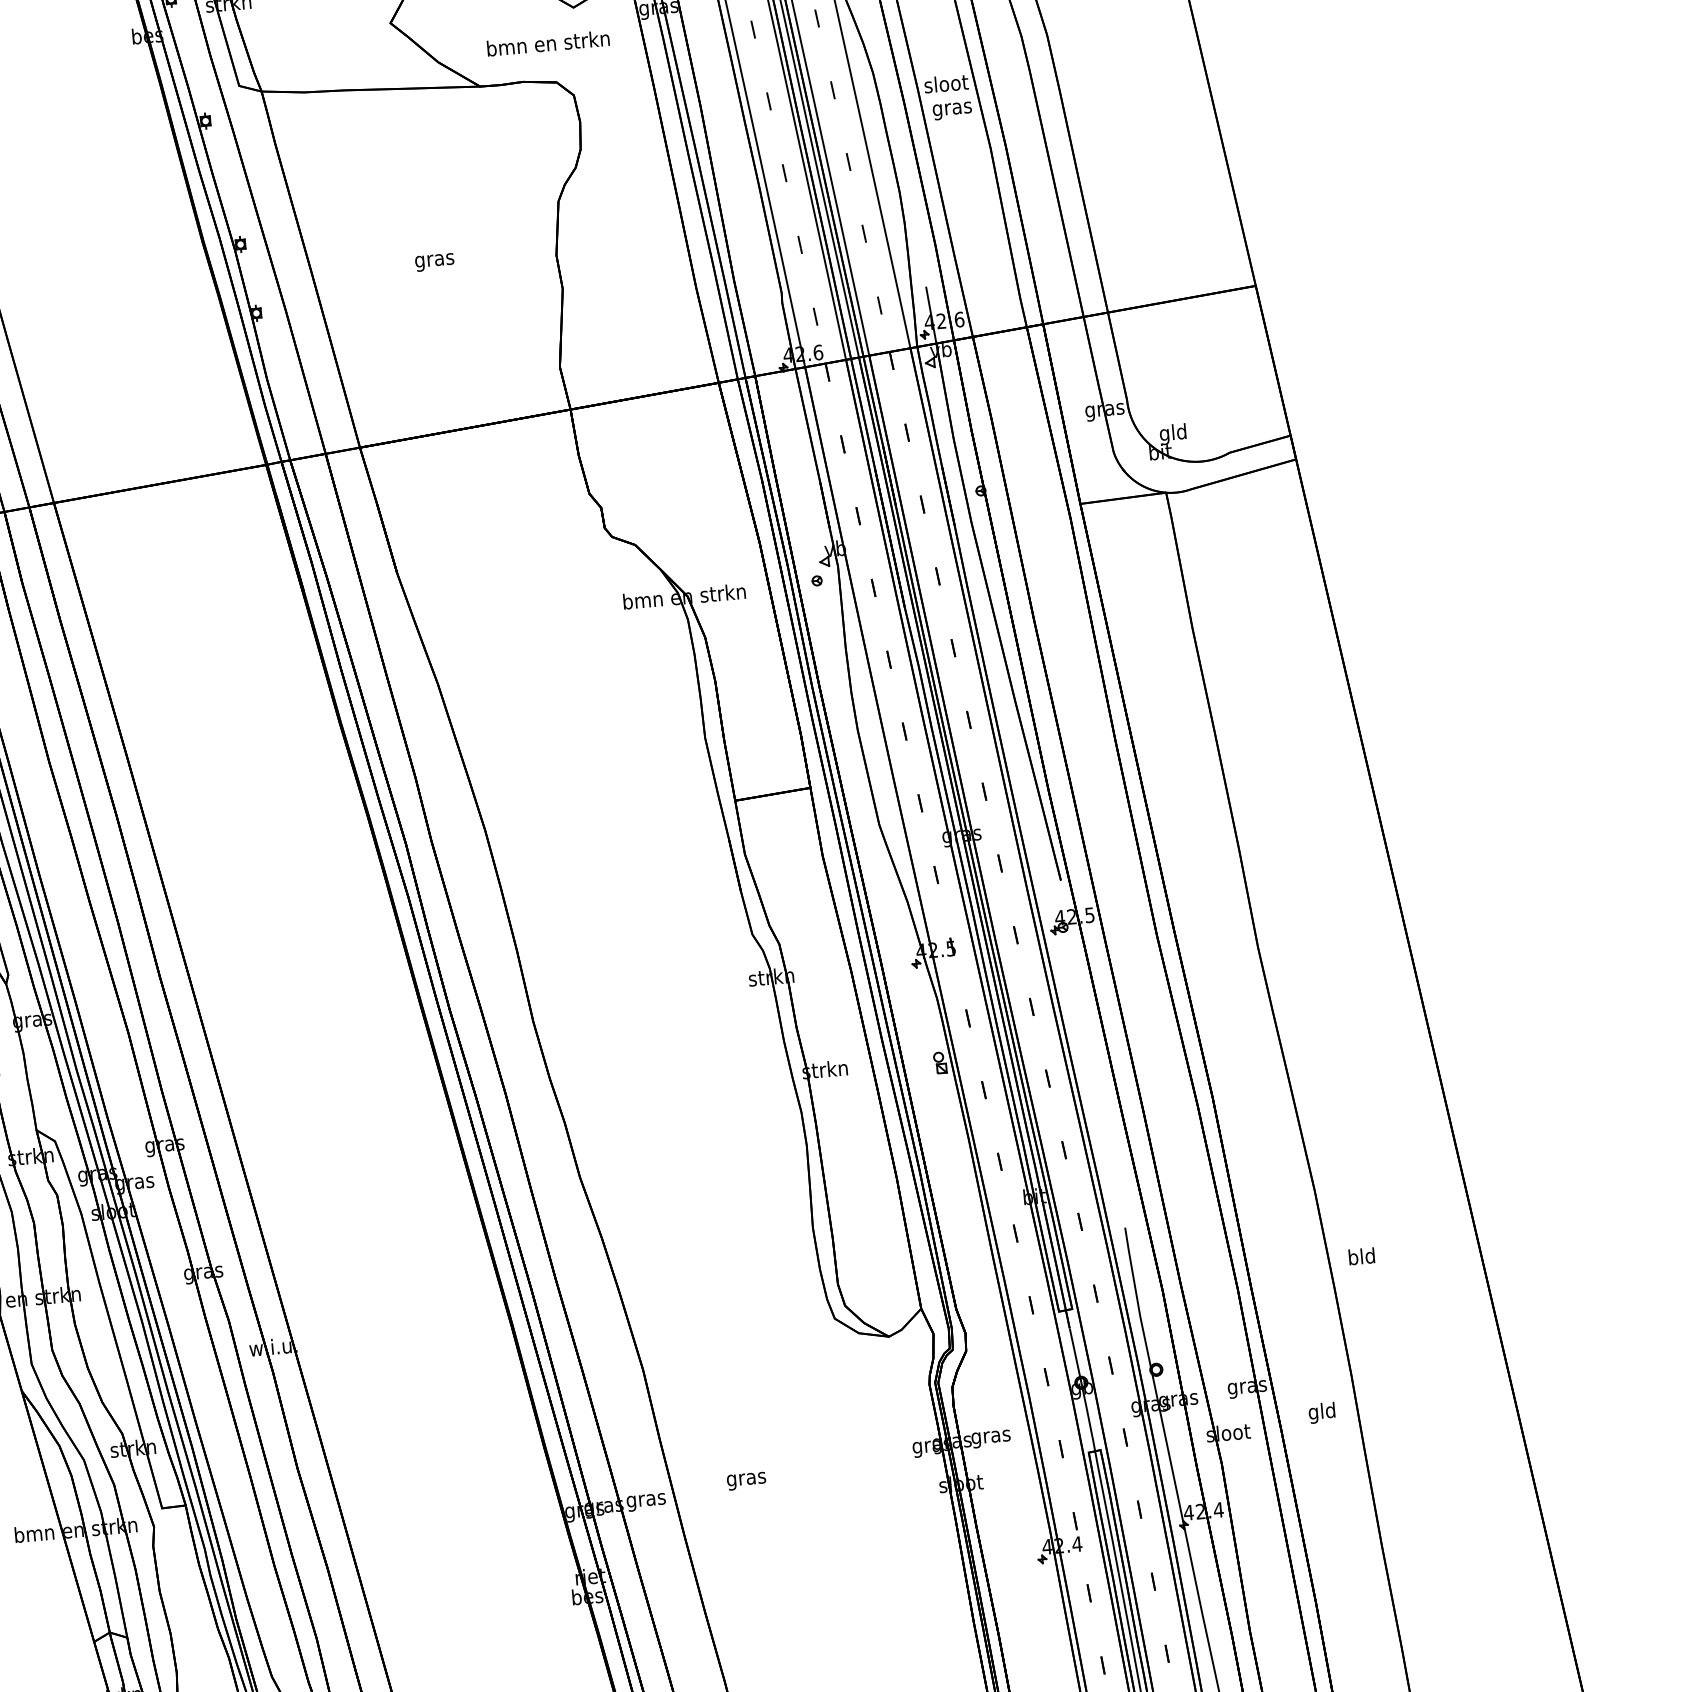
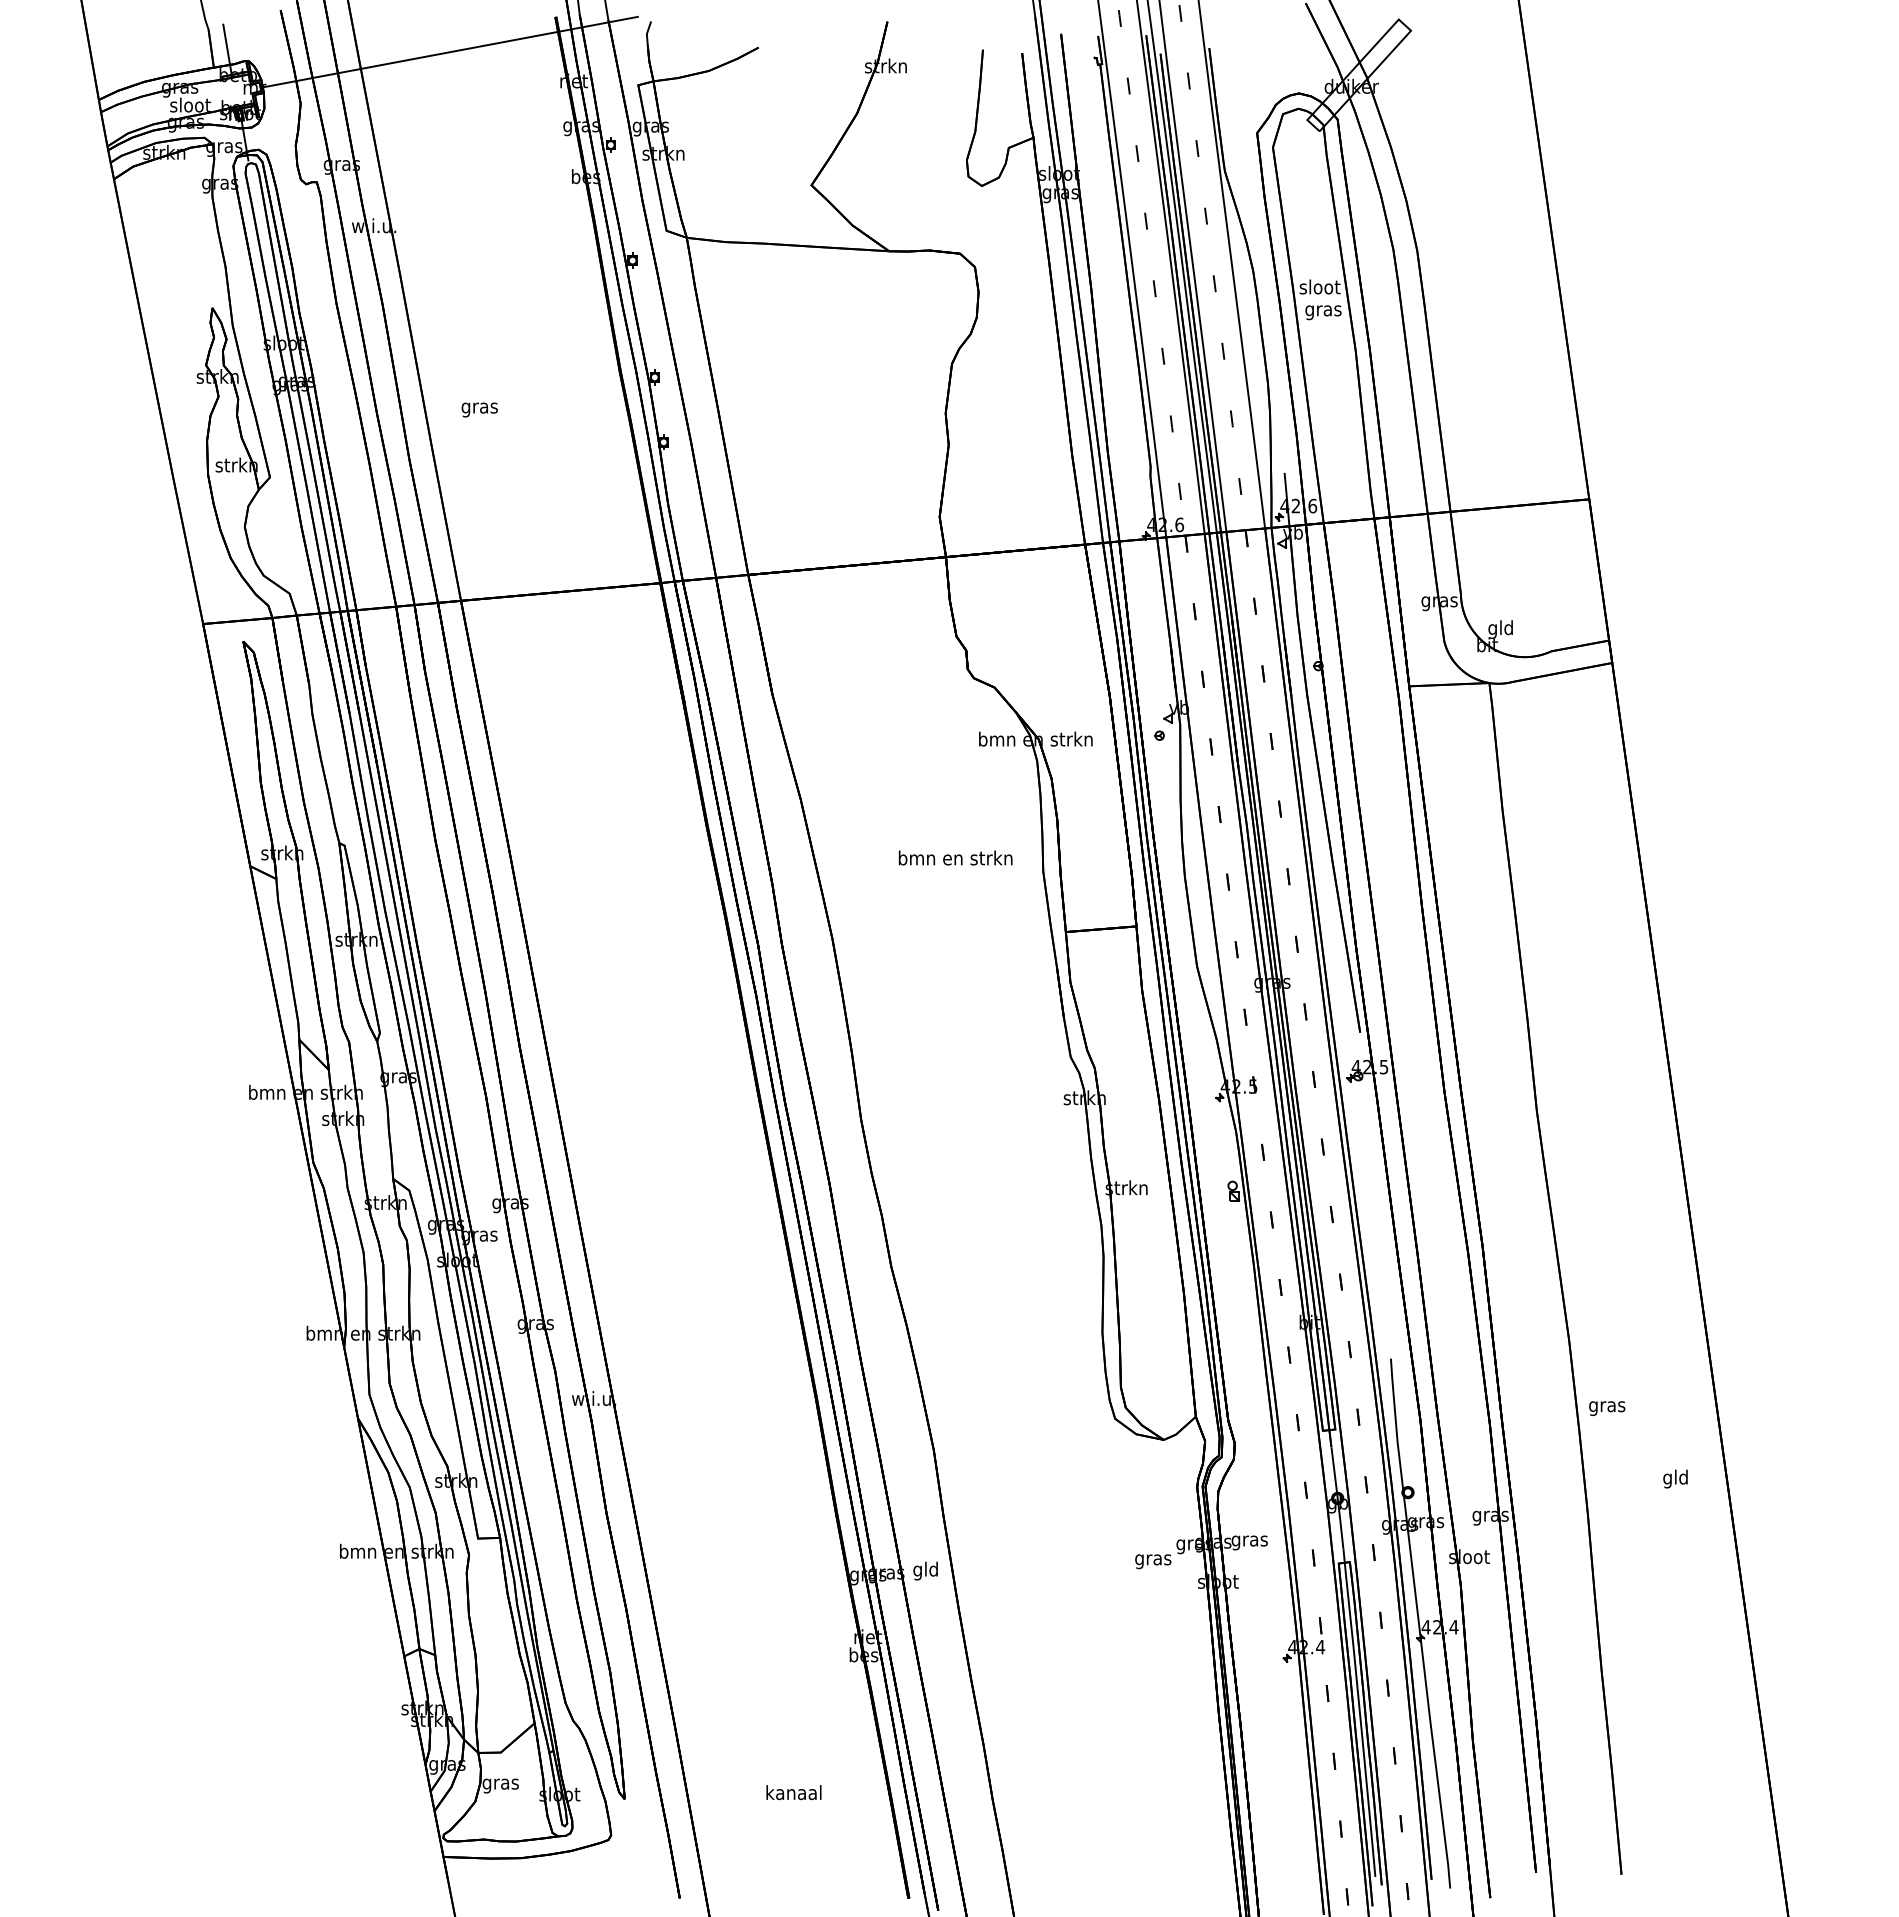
text: (548, 42) -> (955, 857), moved
text: (434, 261) -> (479, 409), moved
text: (1362, 1258) -> (1607, 1406), bld -> gras
text: (1321, 1412) -> (1675, 1478), moved
text: (746, 1480) -> (1153, 1561), moved
text: (645, 1499) -> (925, 1570), gras -> gld

